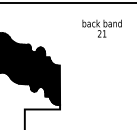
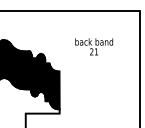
text: (102, 28) -> (94, 46), moved

